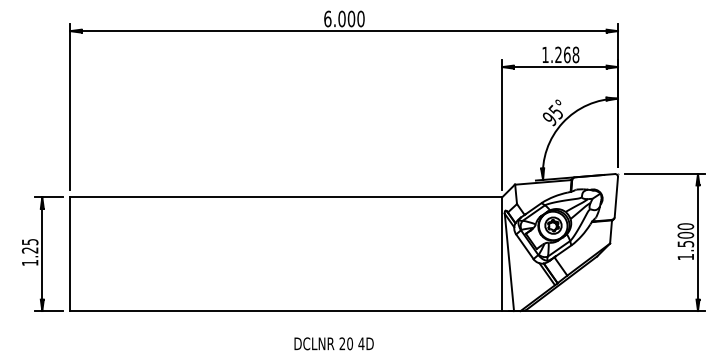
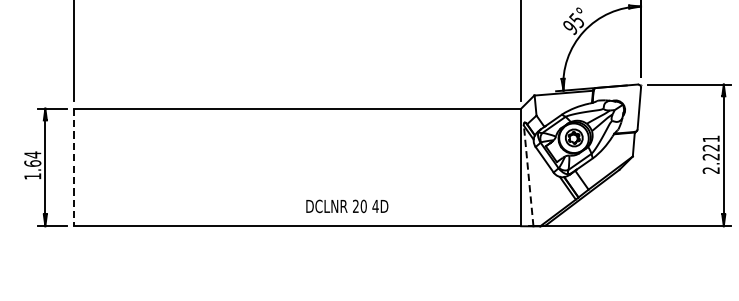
text: (685, 241) -> (710, 154), 1.500 -> 2.221
text: (29, 245) -> (32, 158), 1.25 -> 1.64
line: (70, 254) -> (74, 167), solid -> dashed
line: (509, 262) -> (528, 176), solid -> dashed
text: (333, 343) -> (346, 206), moved

